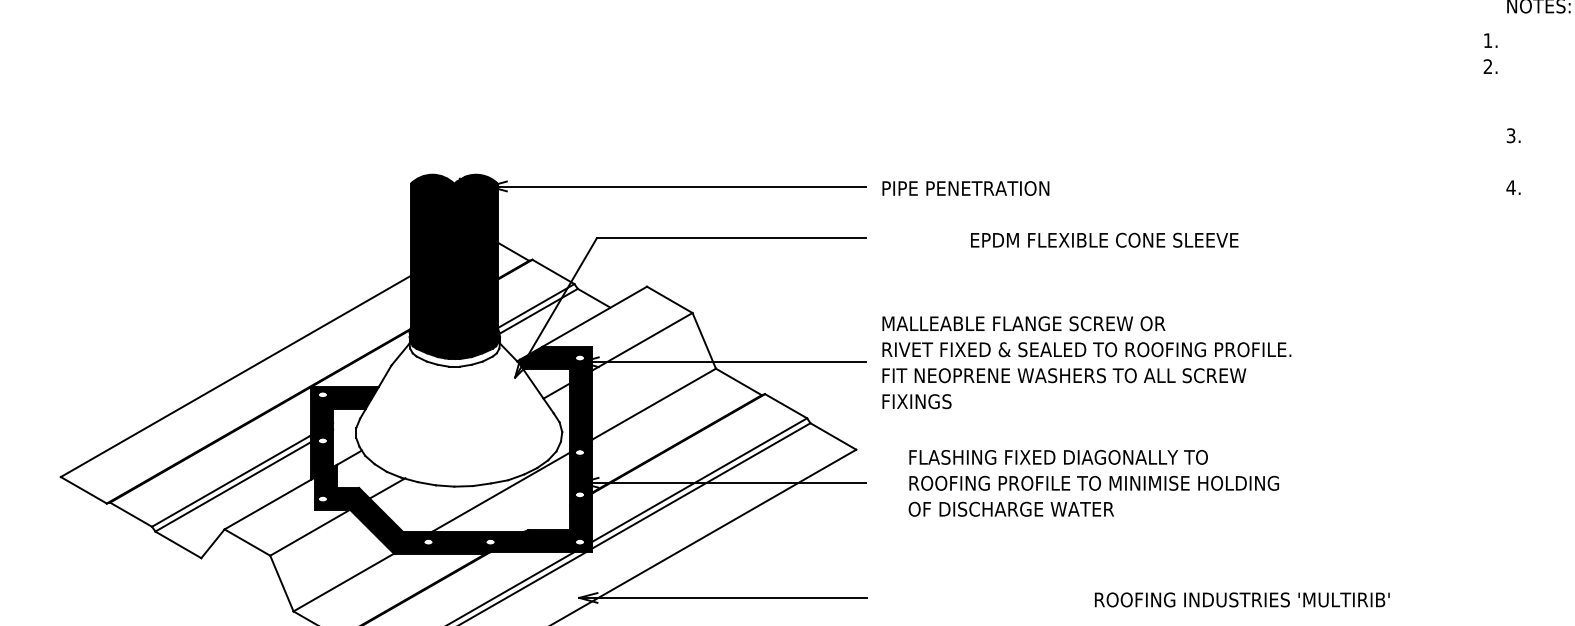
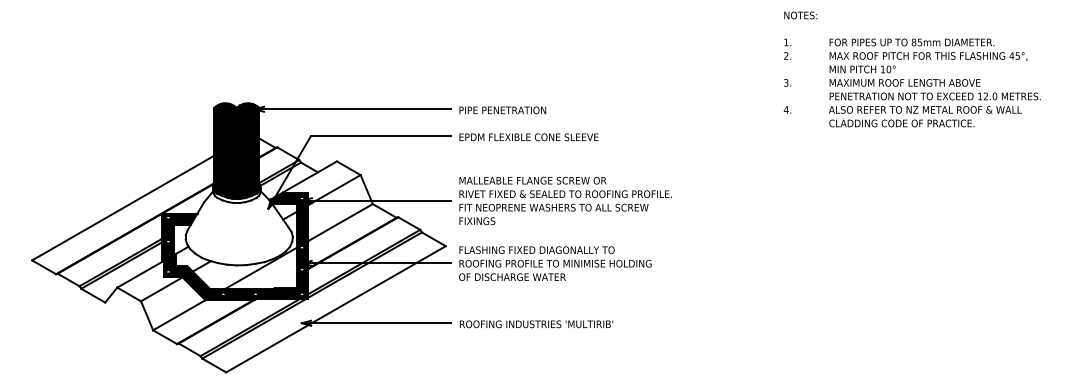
text: (1490, 52) -> (787, 48), moved
text: (1103, 240) -> (528, 137), moved
text: (1094, 482) -> (555, 263), moved
text: (1242, 600) -> (536, 324), moved

